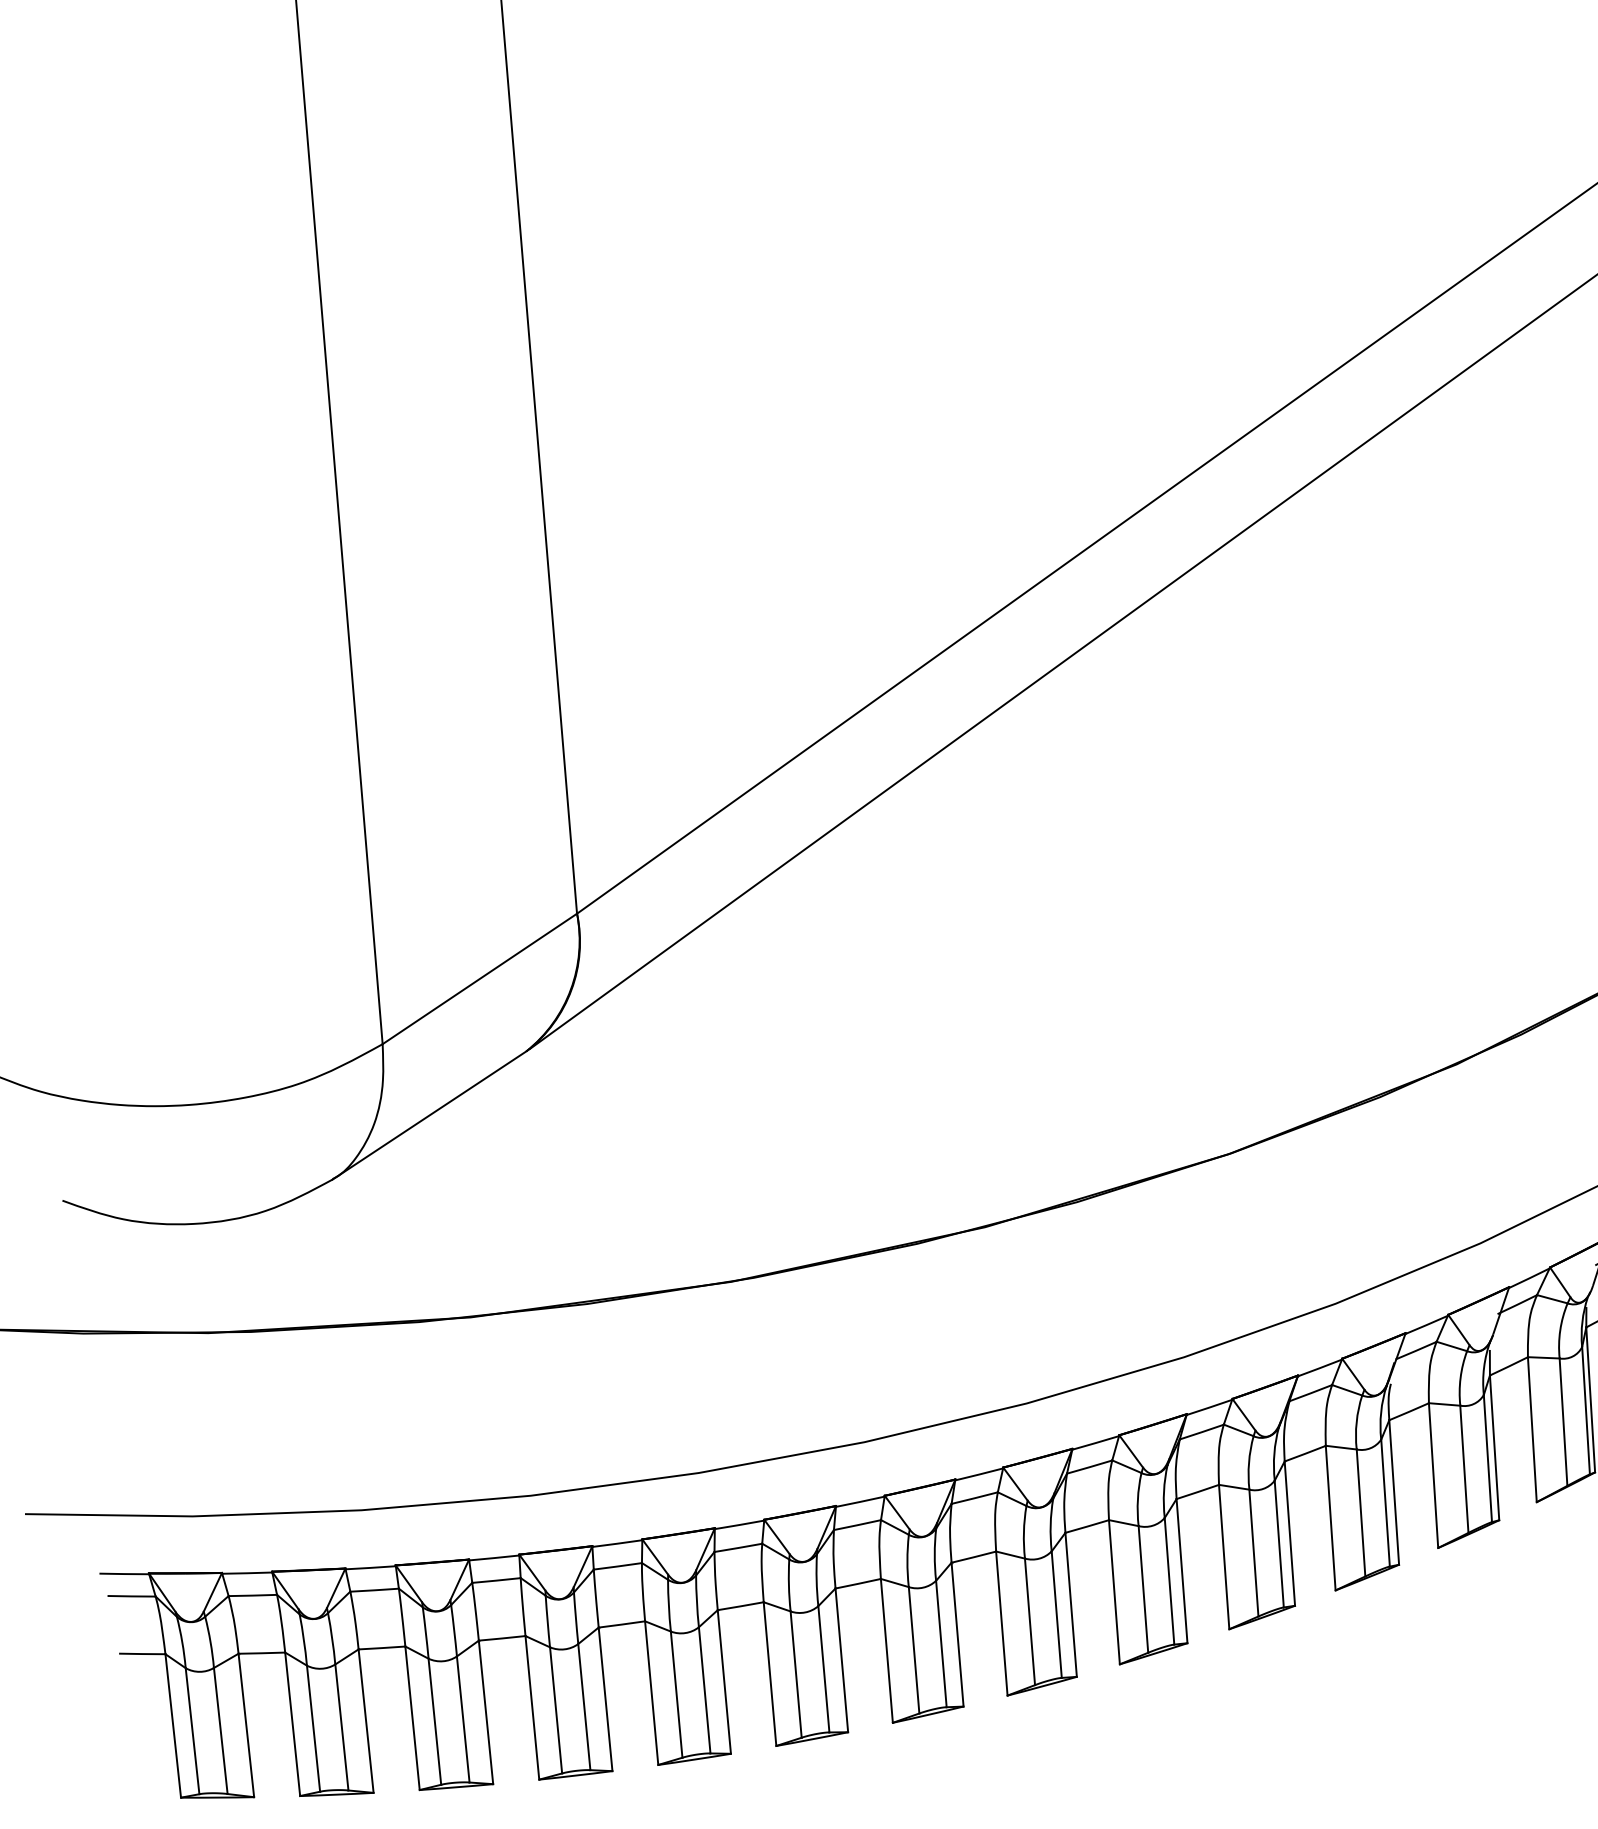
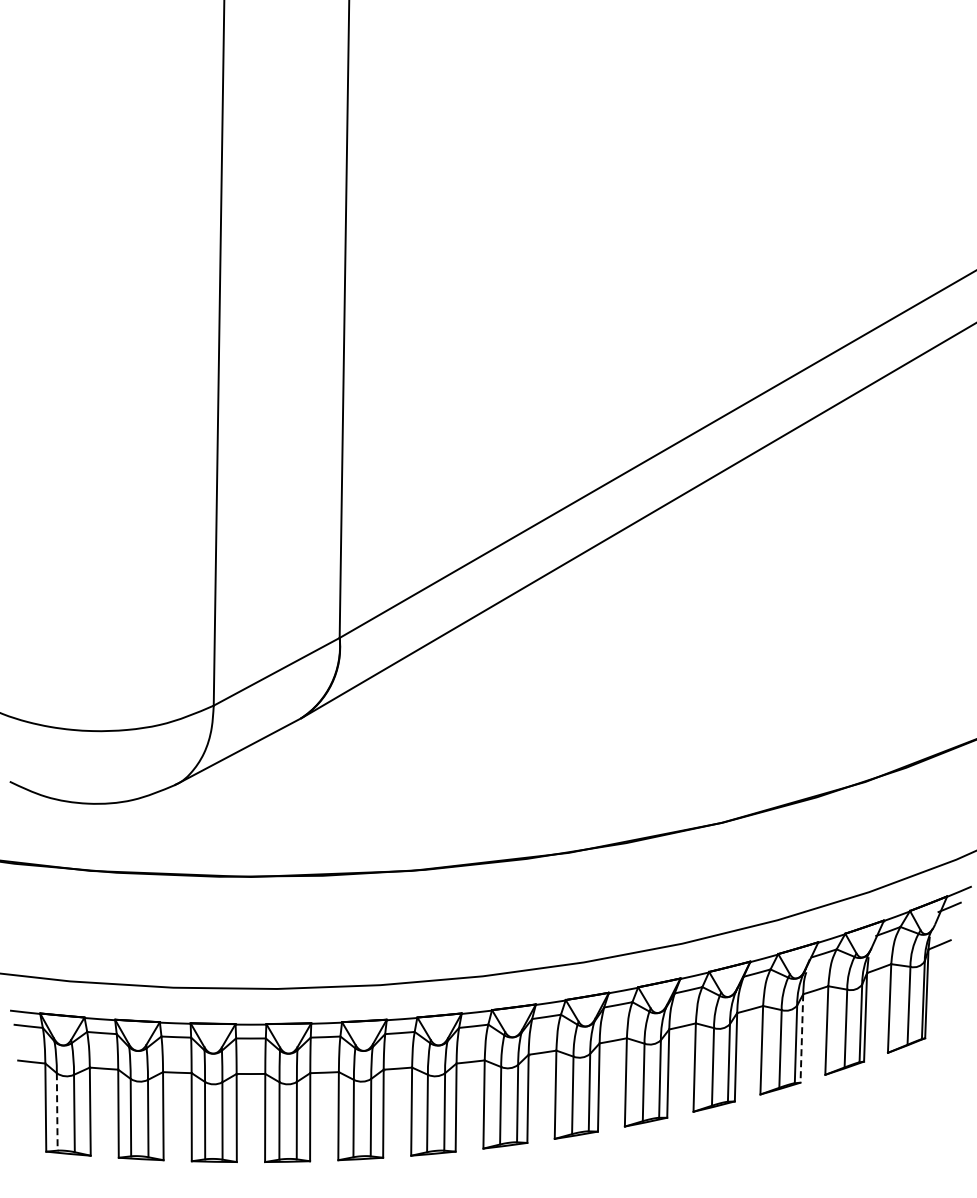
line: (1393, 1492) -> (801, 1038), solid -> dashed
line: (192, 1730) -> (57, 1111), solid -> dashed

